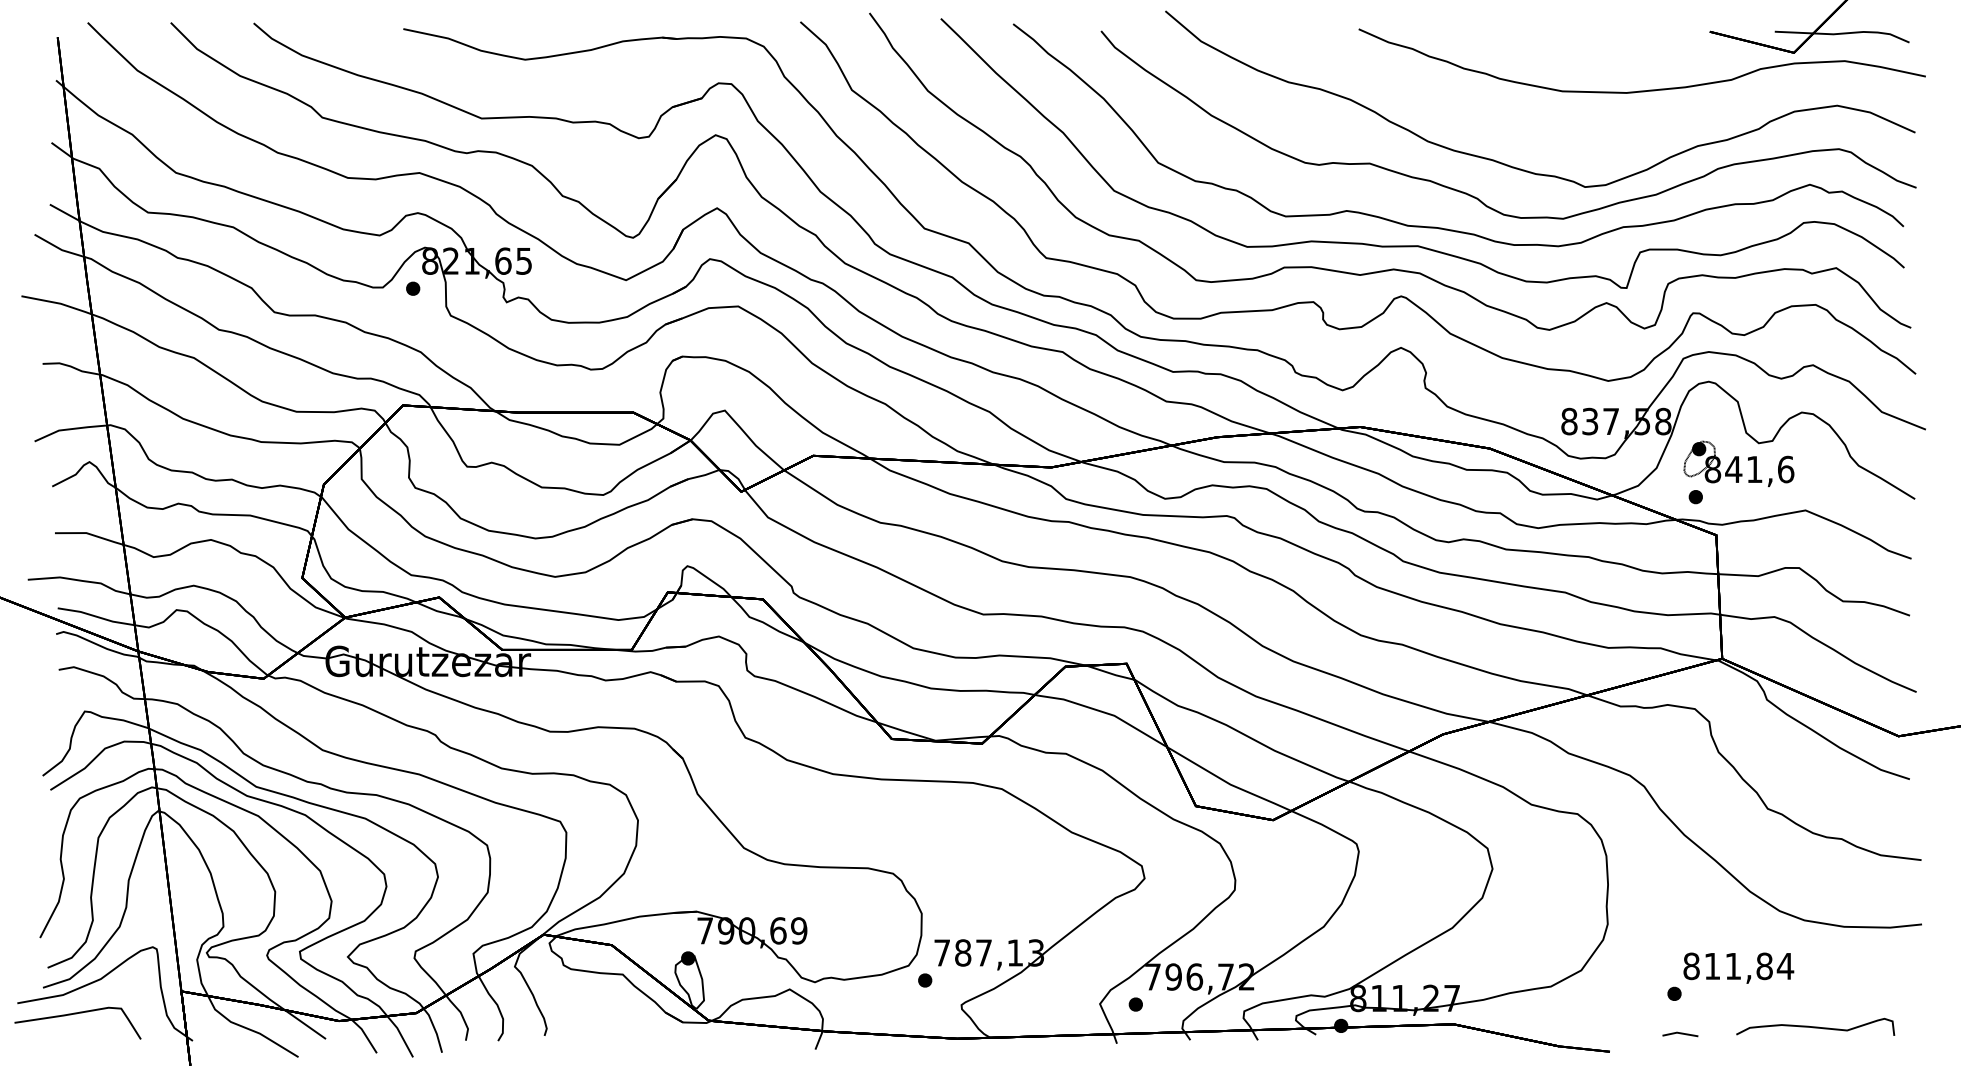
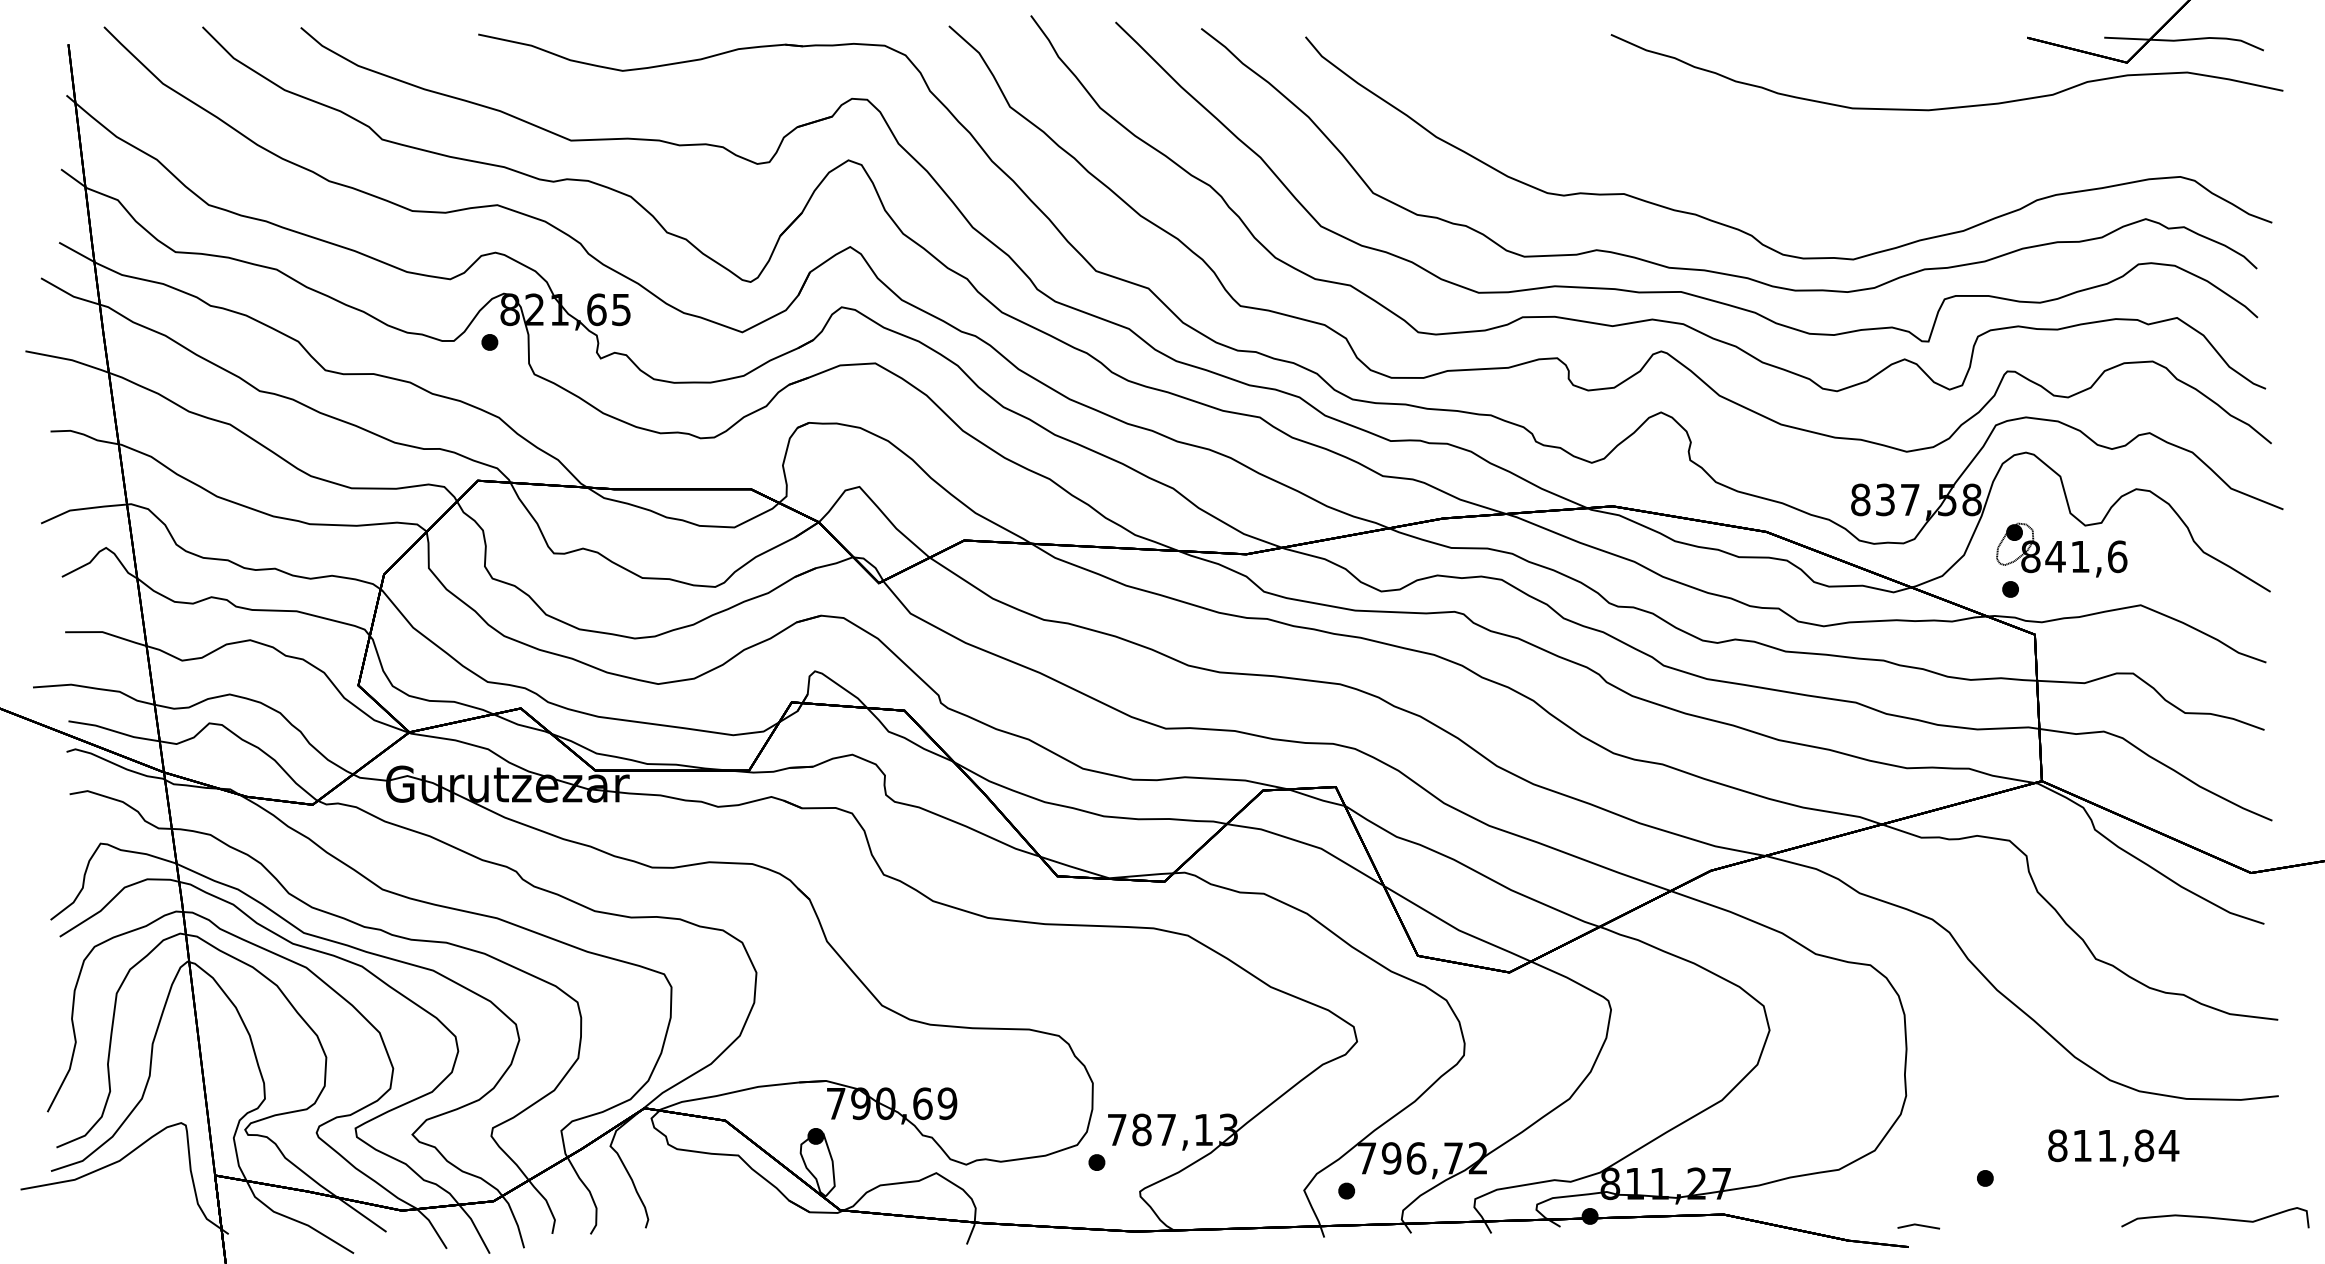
part: (1517, 167) -> (1799, 198), removed
text: (1738, 967) -> (2113, 1147), moved
part: (76, 1014) -> (90, 1202), removed
curve: (1815, 1026) -> (2215, 1217), moved
line: (1680, 1034) -> (1918, 1226), moved

